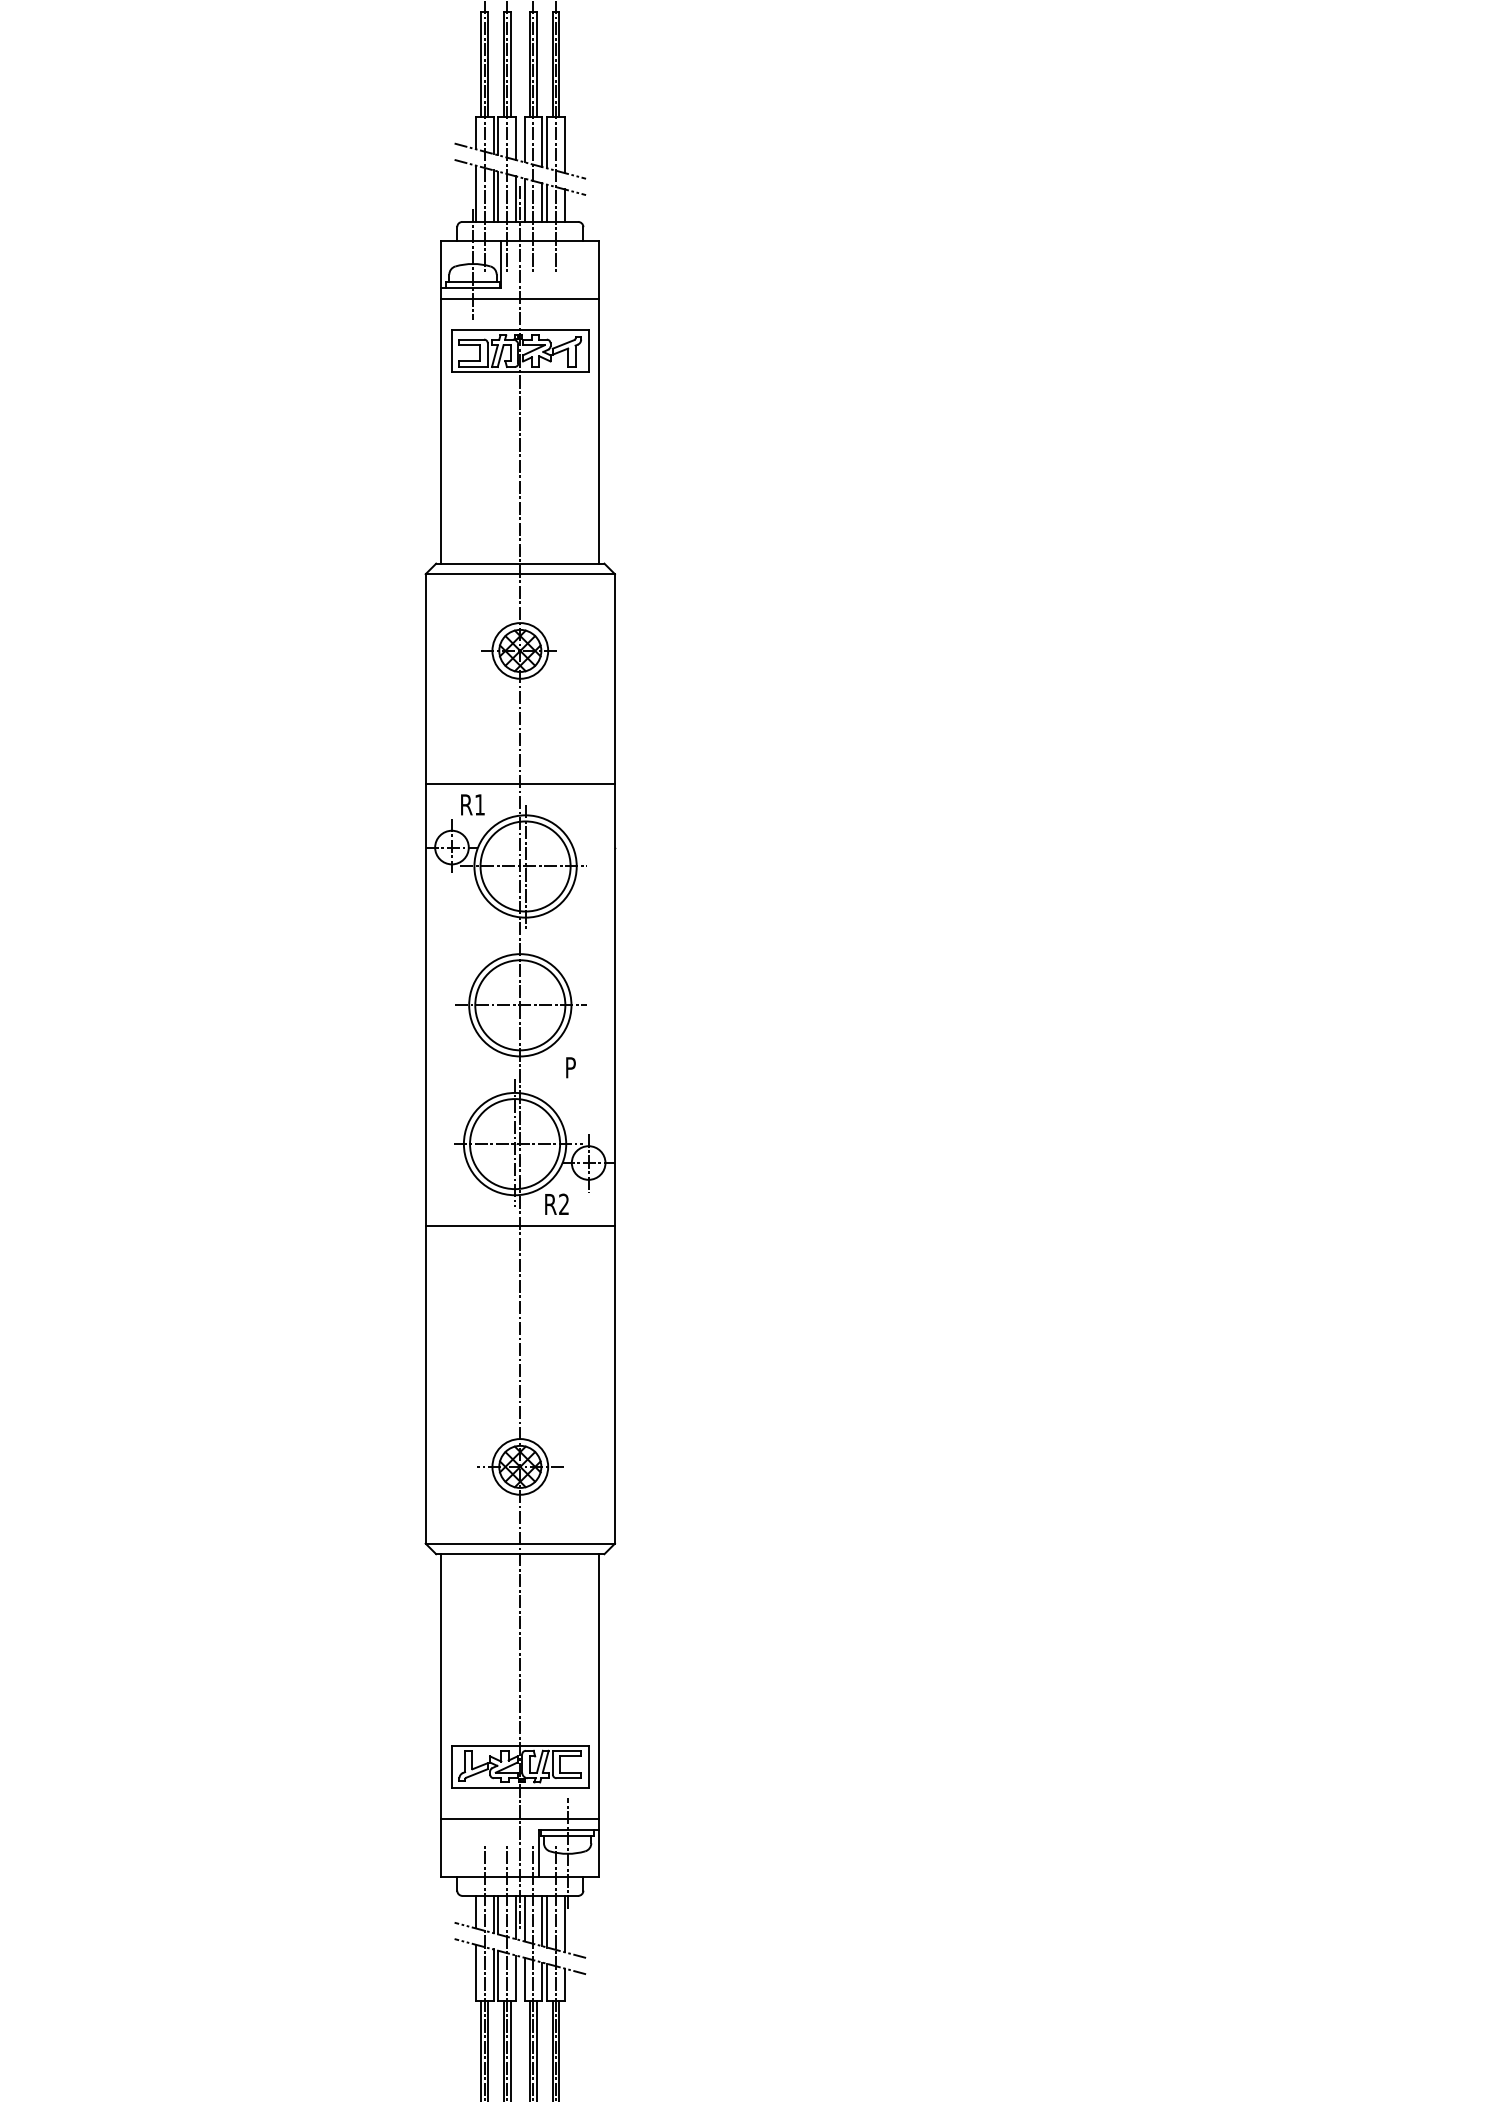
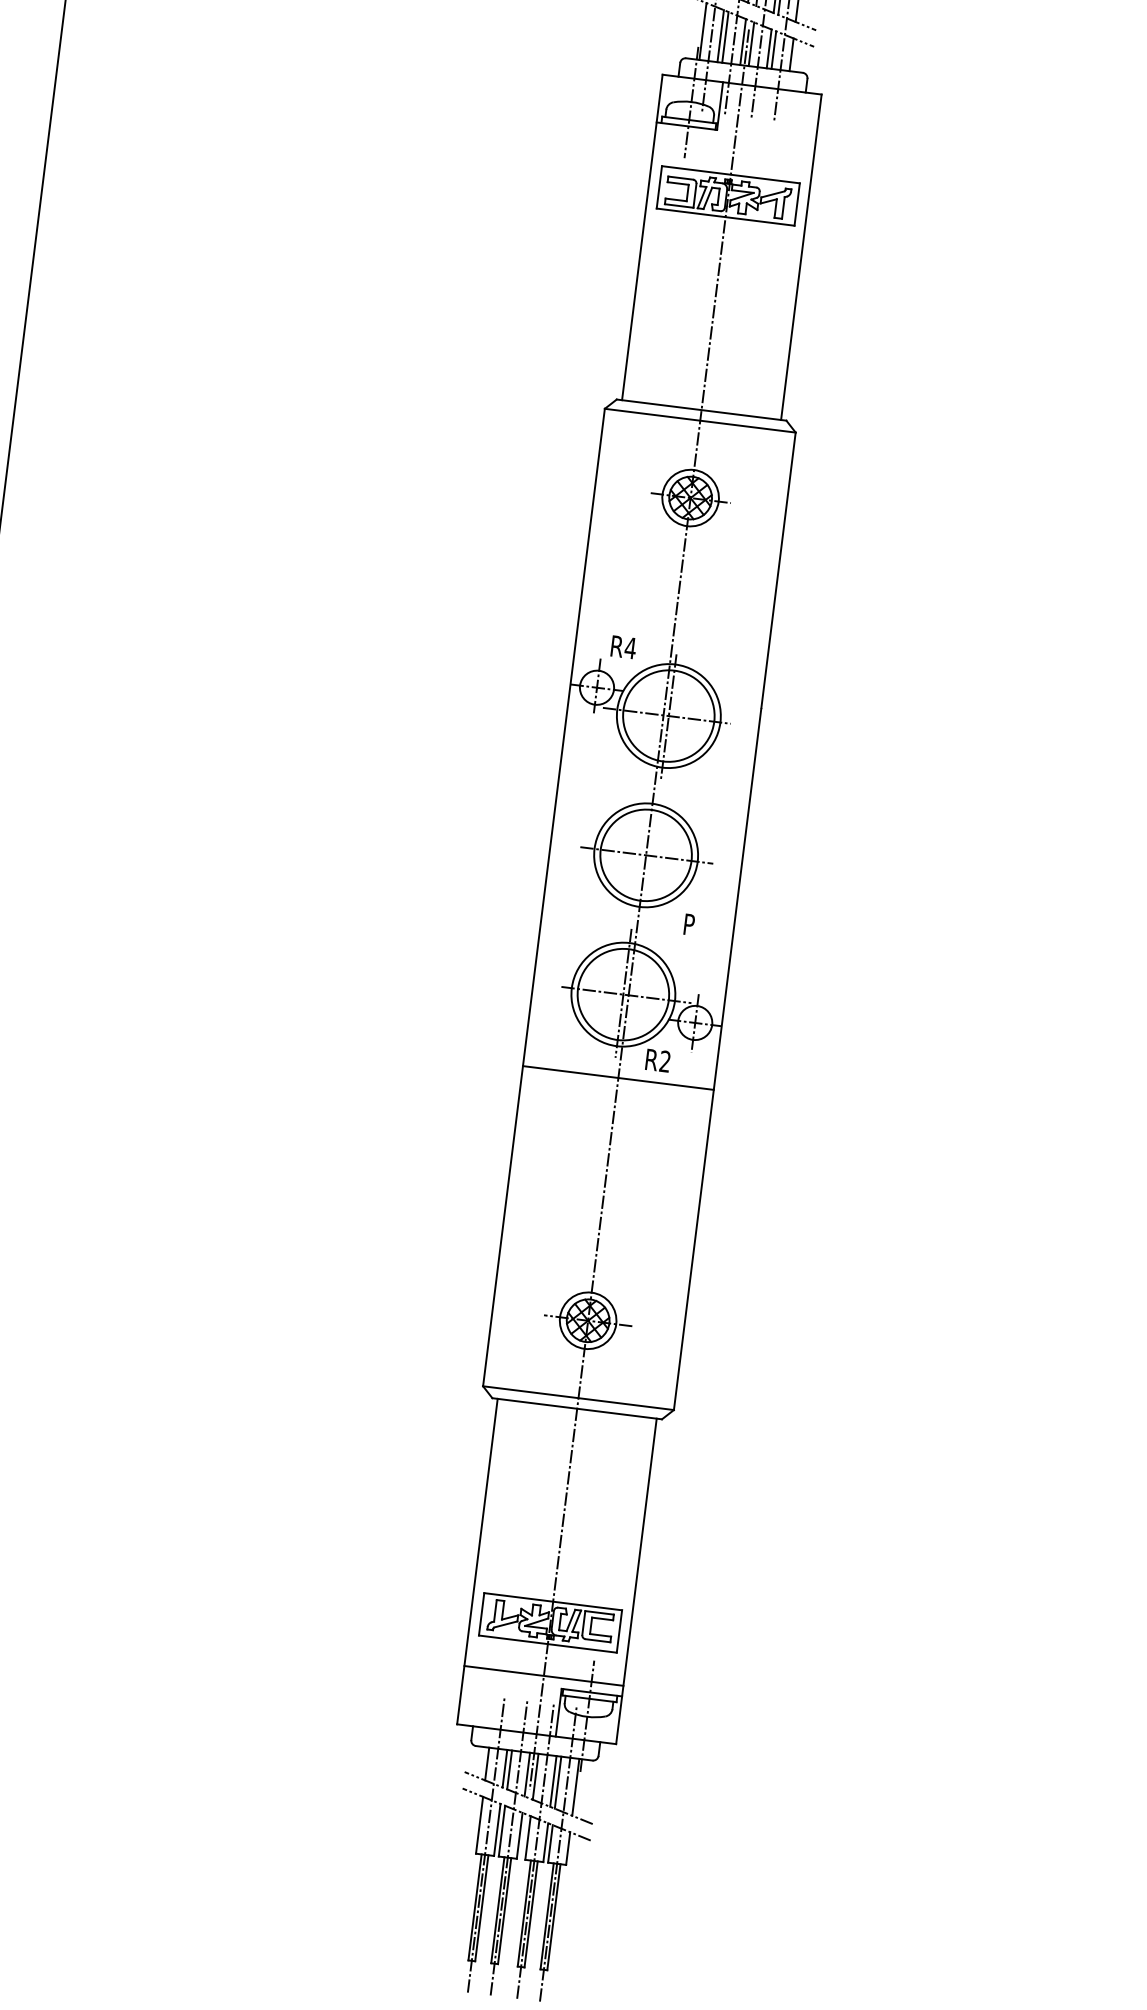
line: (520, 298) -> (735, 142), removed
line: (519, 784) -> (673, 632), removed
text: (479, 804) -> (630, 647), R1 -> R4

